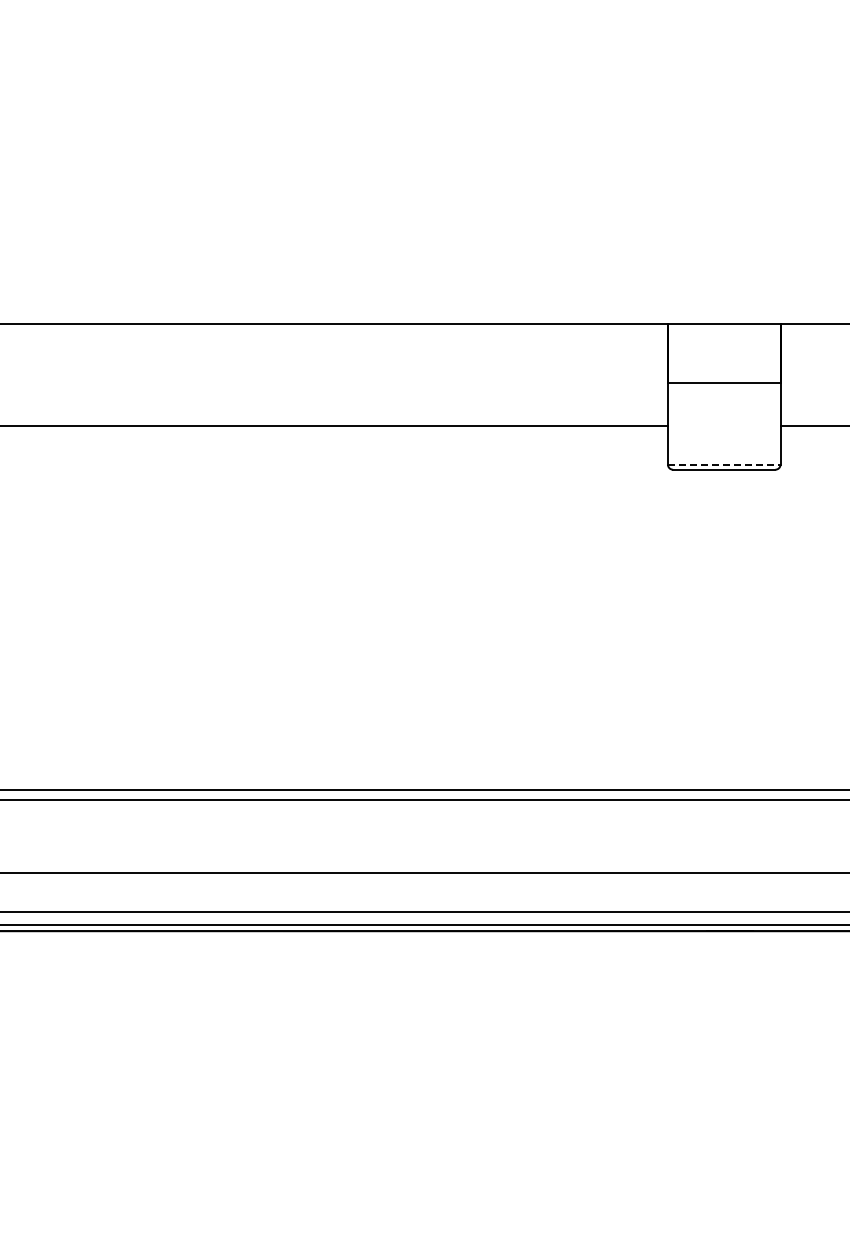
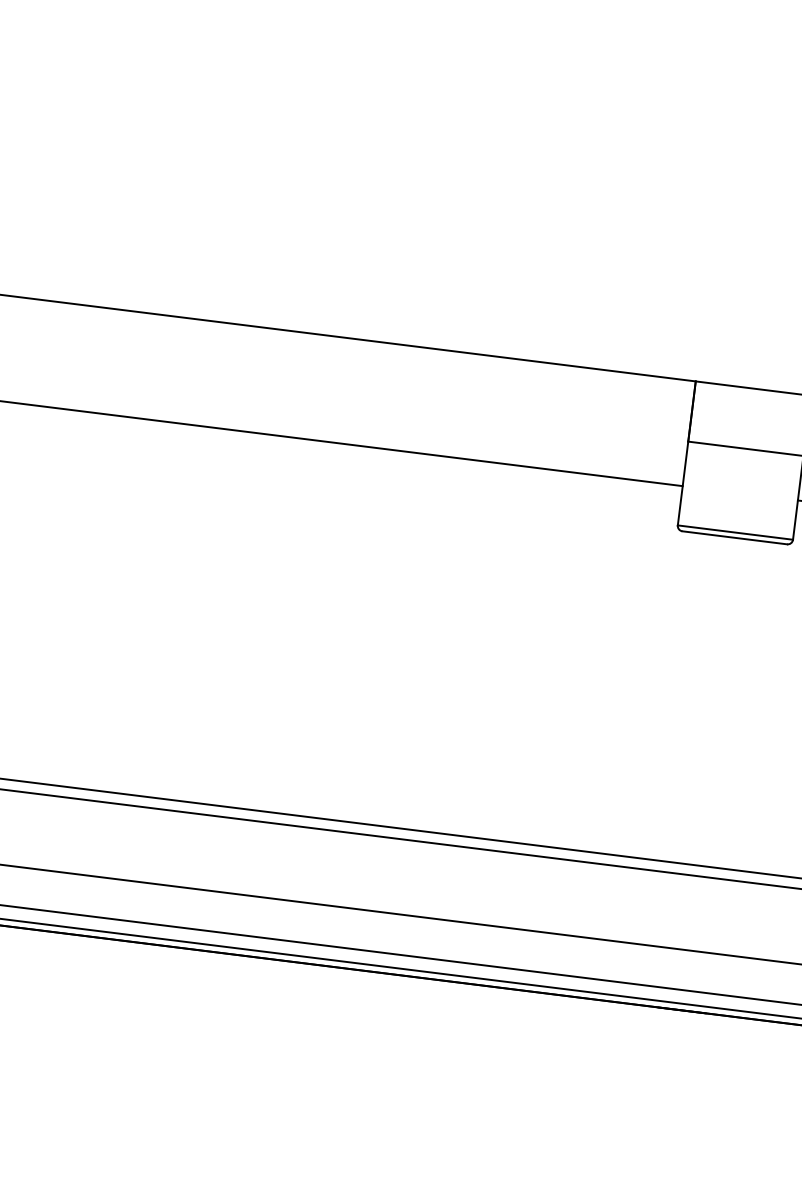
line: (724, 464) -> (735, 532), dashed -> solid

